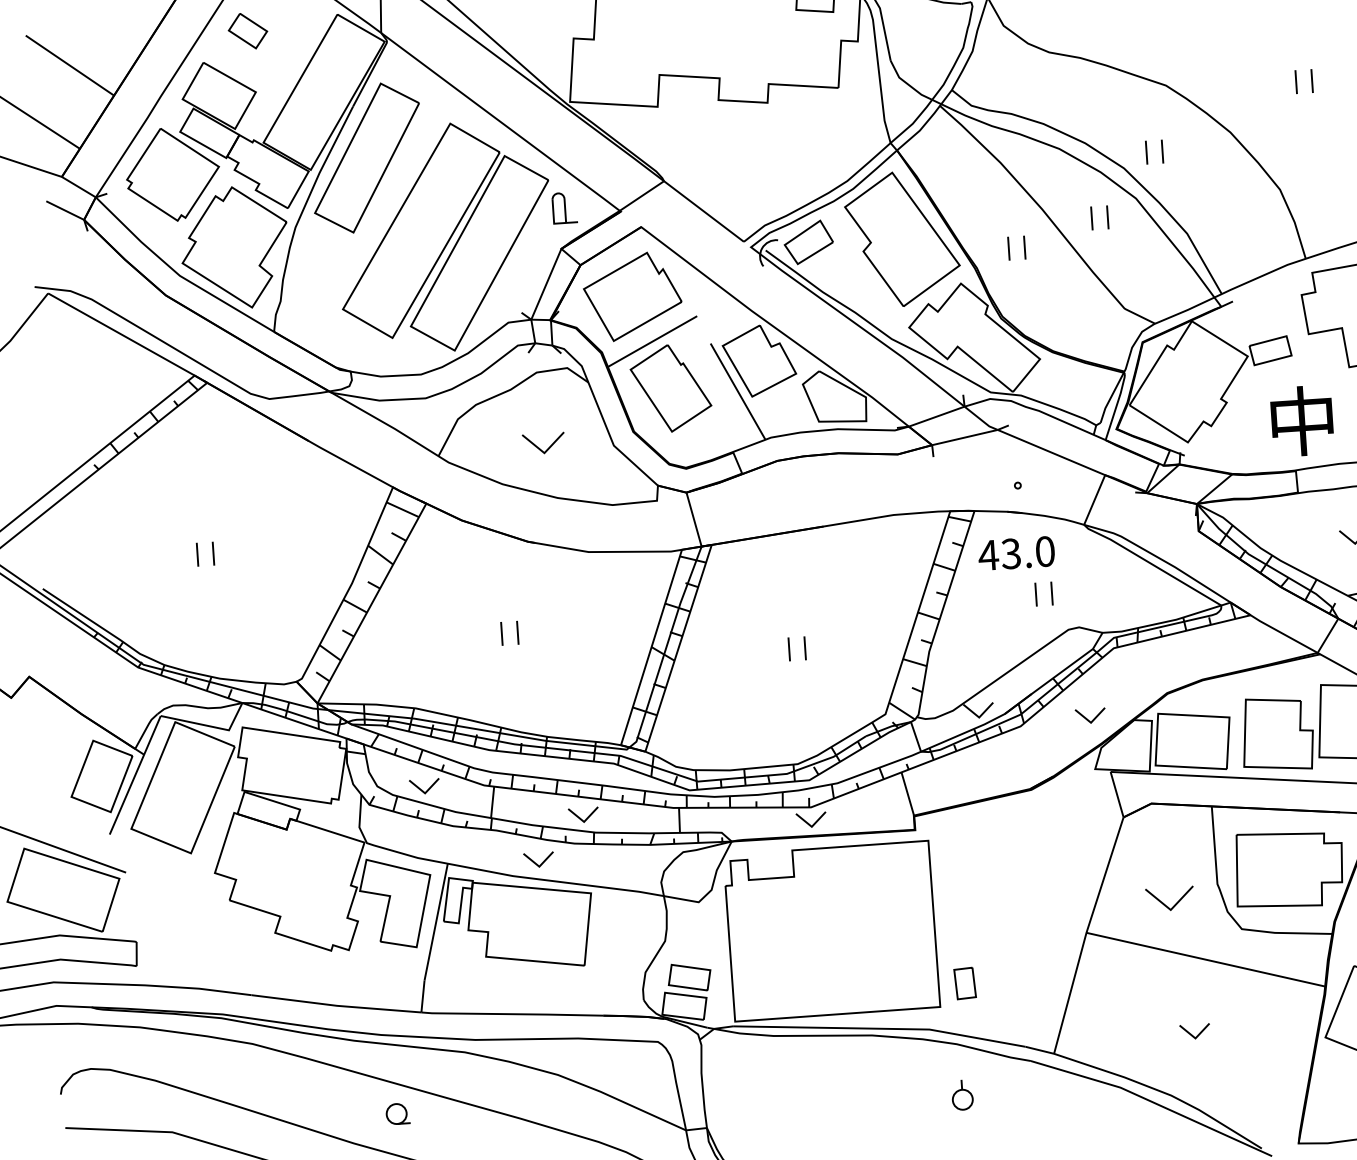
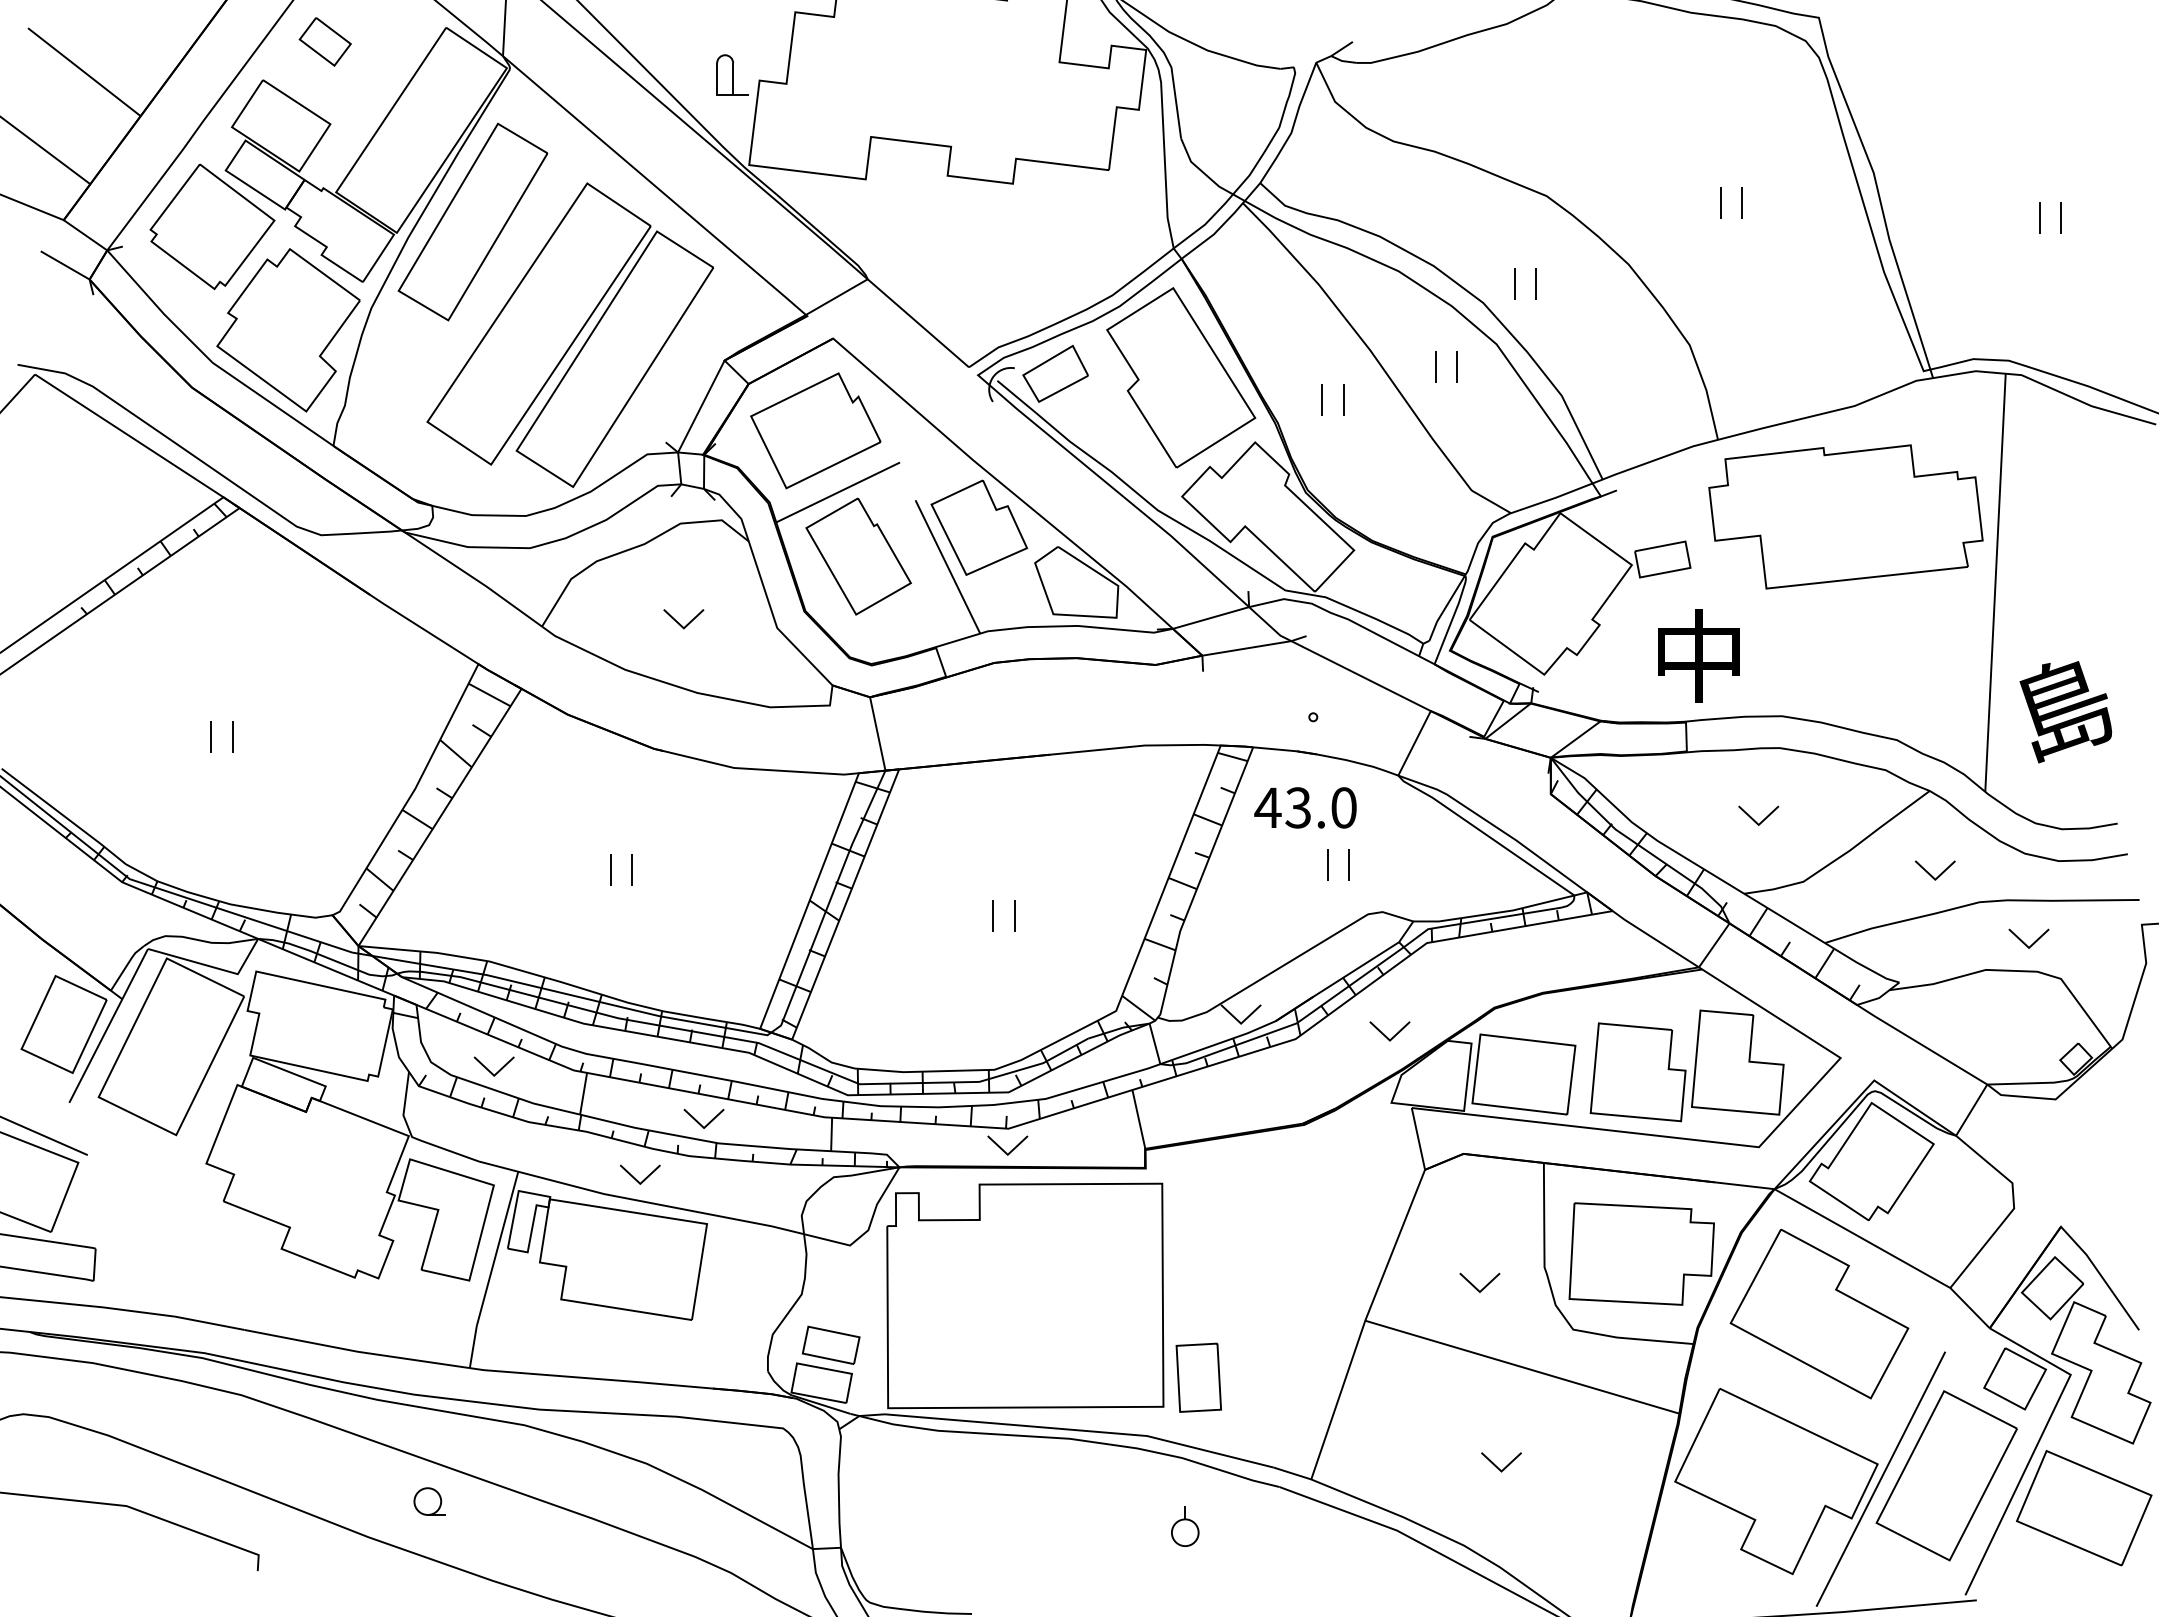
part: (564, 207) -> (732, 74), moved
part: (543, 443) -> (683, 619), size x0.71
part: (1169, 898) -> (1479, 1282), size x0.62
part: (964, 983) -> (1198, 1377), size x1.67

